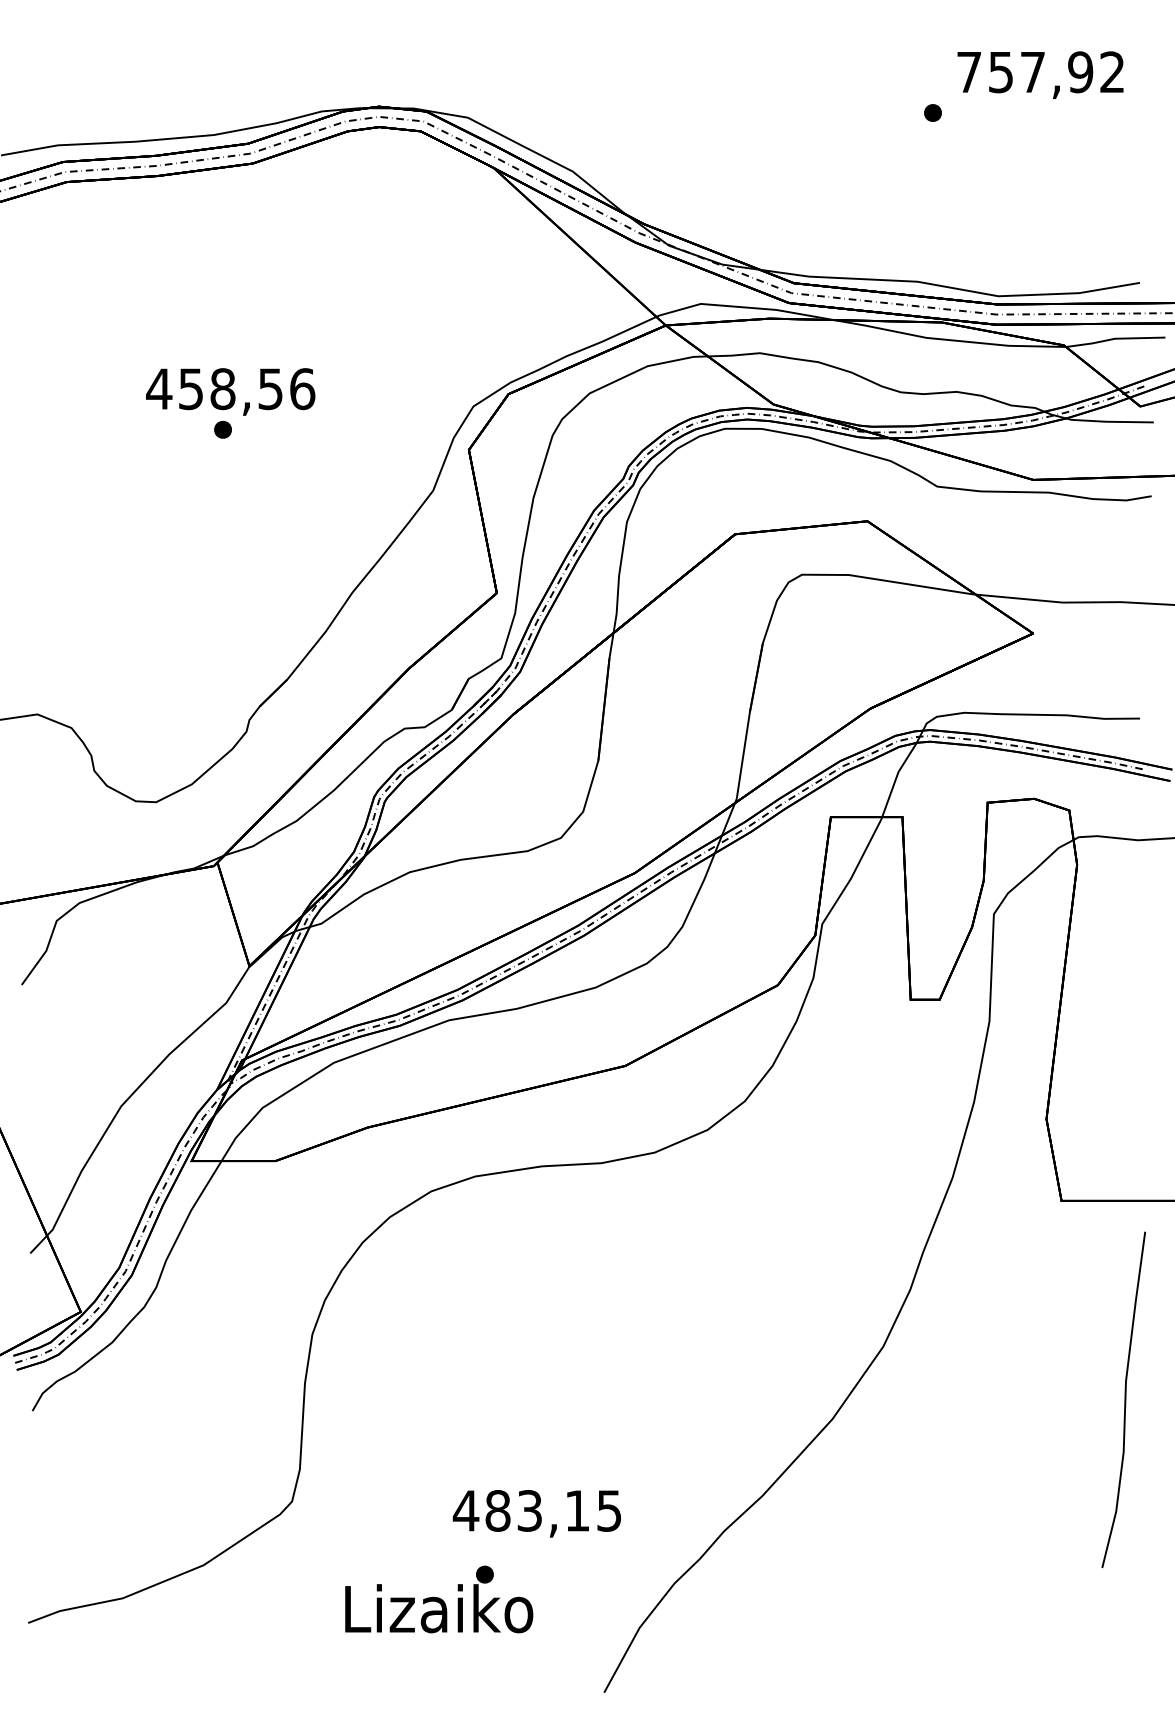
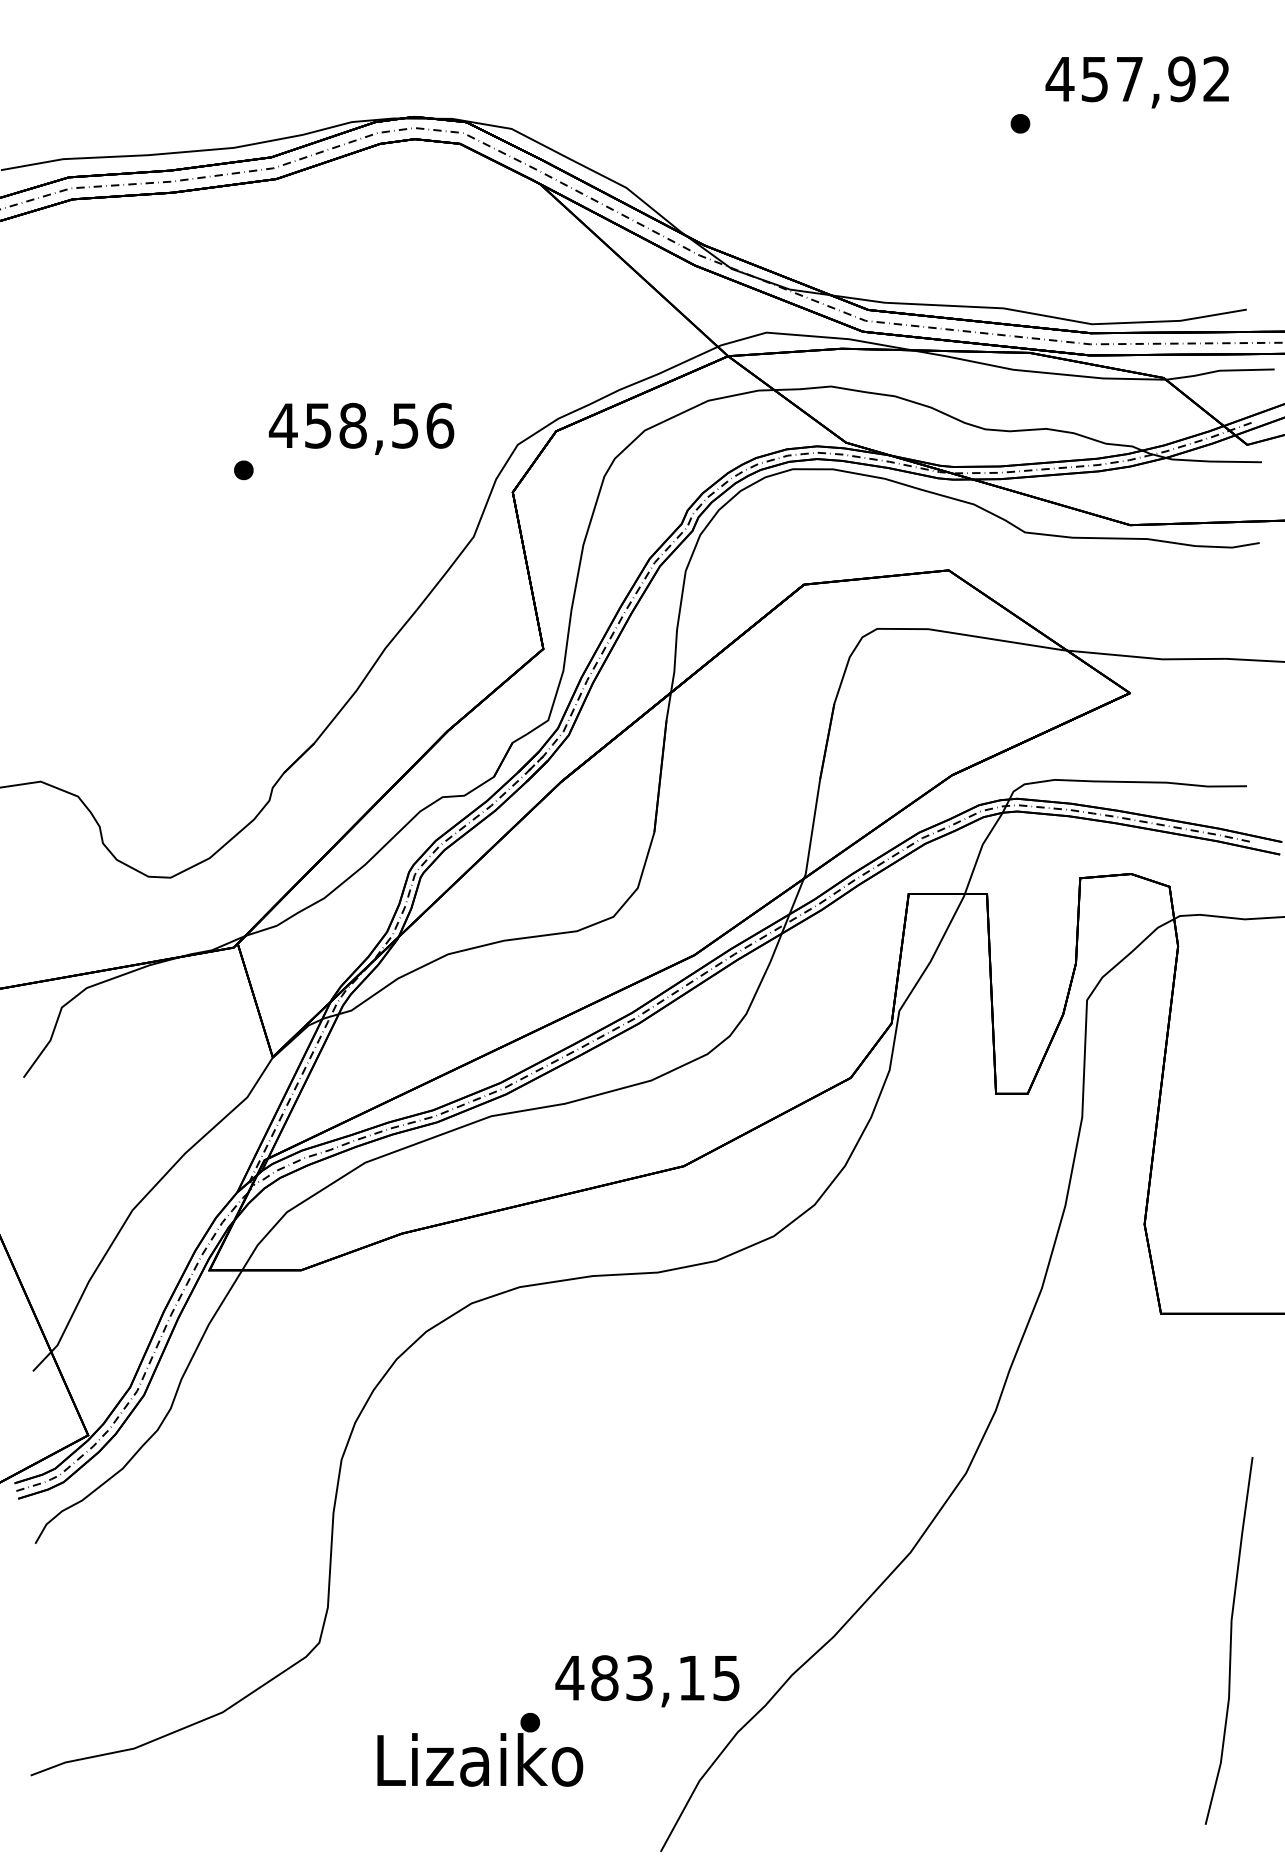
text: (969, 72) -> (1060, 79), 757,92 -> 457,92
text: (230, 391) -> (361, 428), moved
curve: (1124, 1399) -> (1229, 1640), moved
text: (536, 1513) -> (646, 1680), moved

